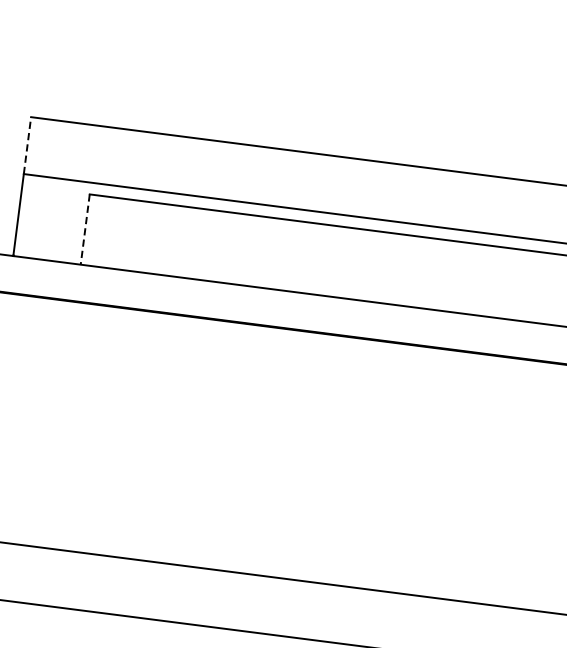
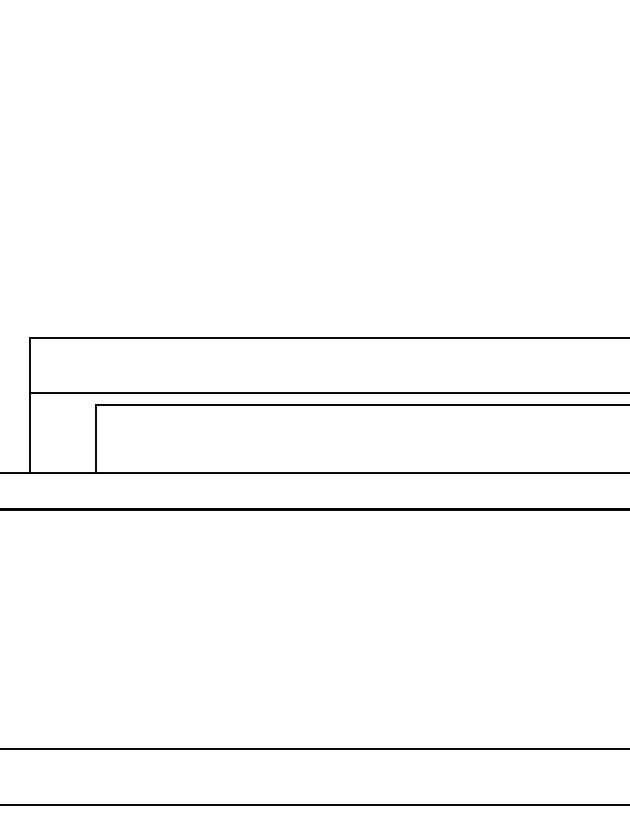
line: (27, 145) -> (29, 365), dashed -> solid
line: (85, 230) -> (95, 439), dashed -> solid

